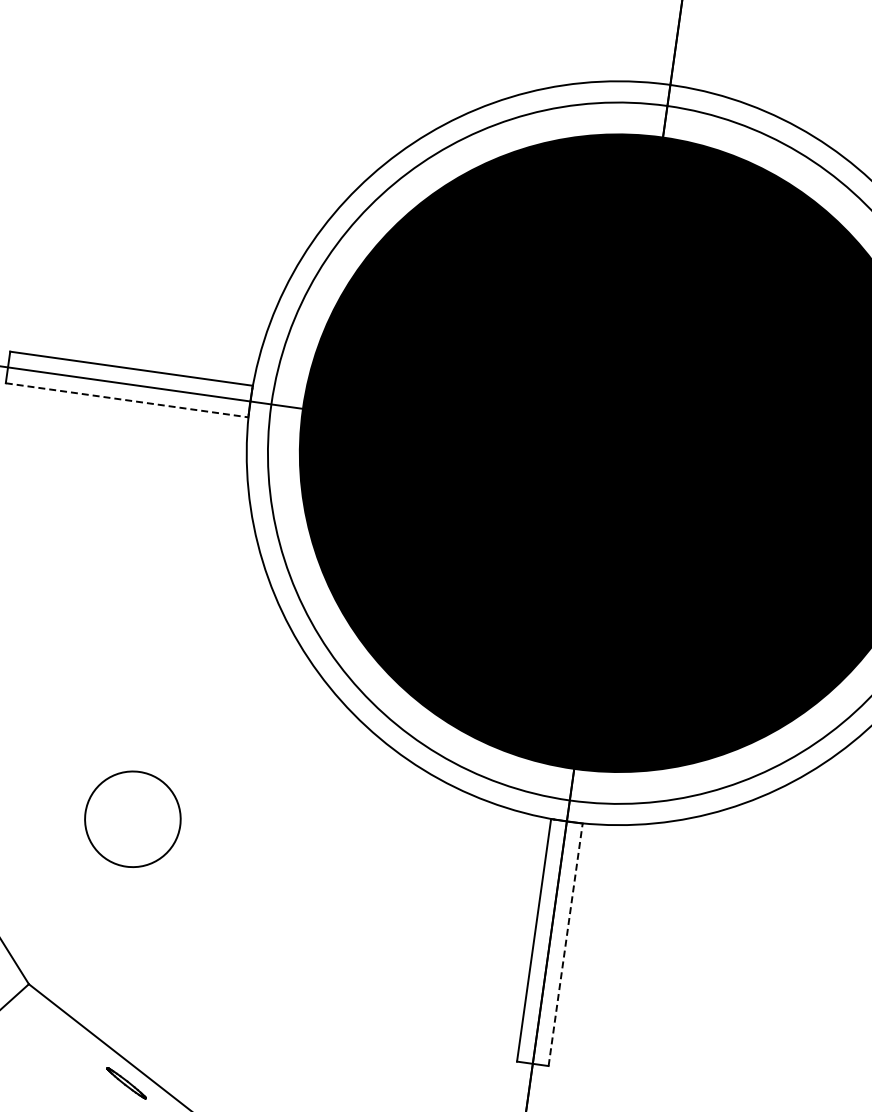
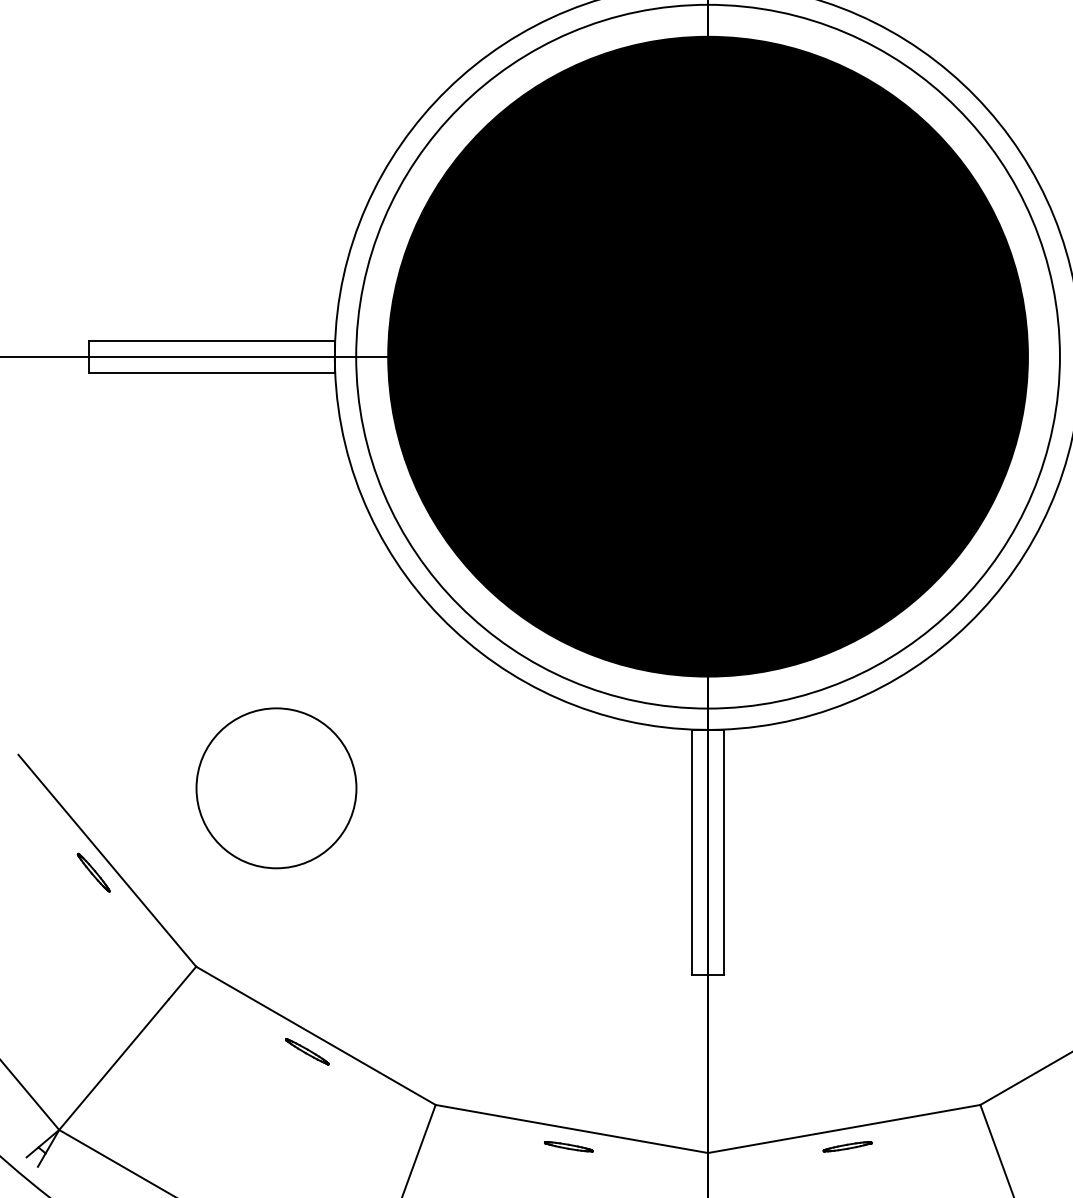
line: (127, 400) -> (212, 372), dashed -> solid
circle: (132, 819) -> (276, 788), size x1.67
line: (566, 944) -> (724, 852), dashed -> solid

